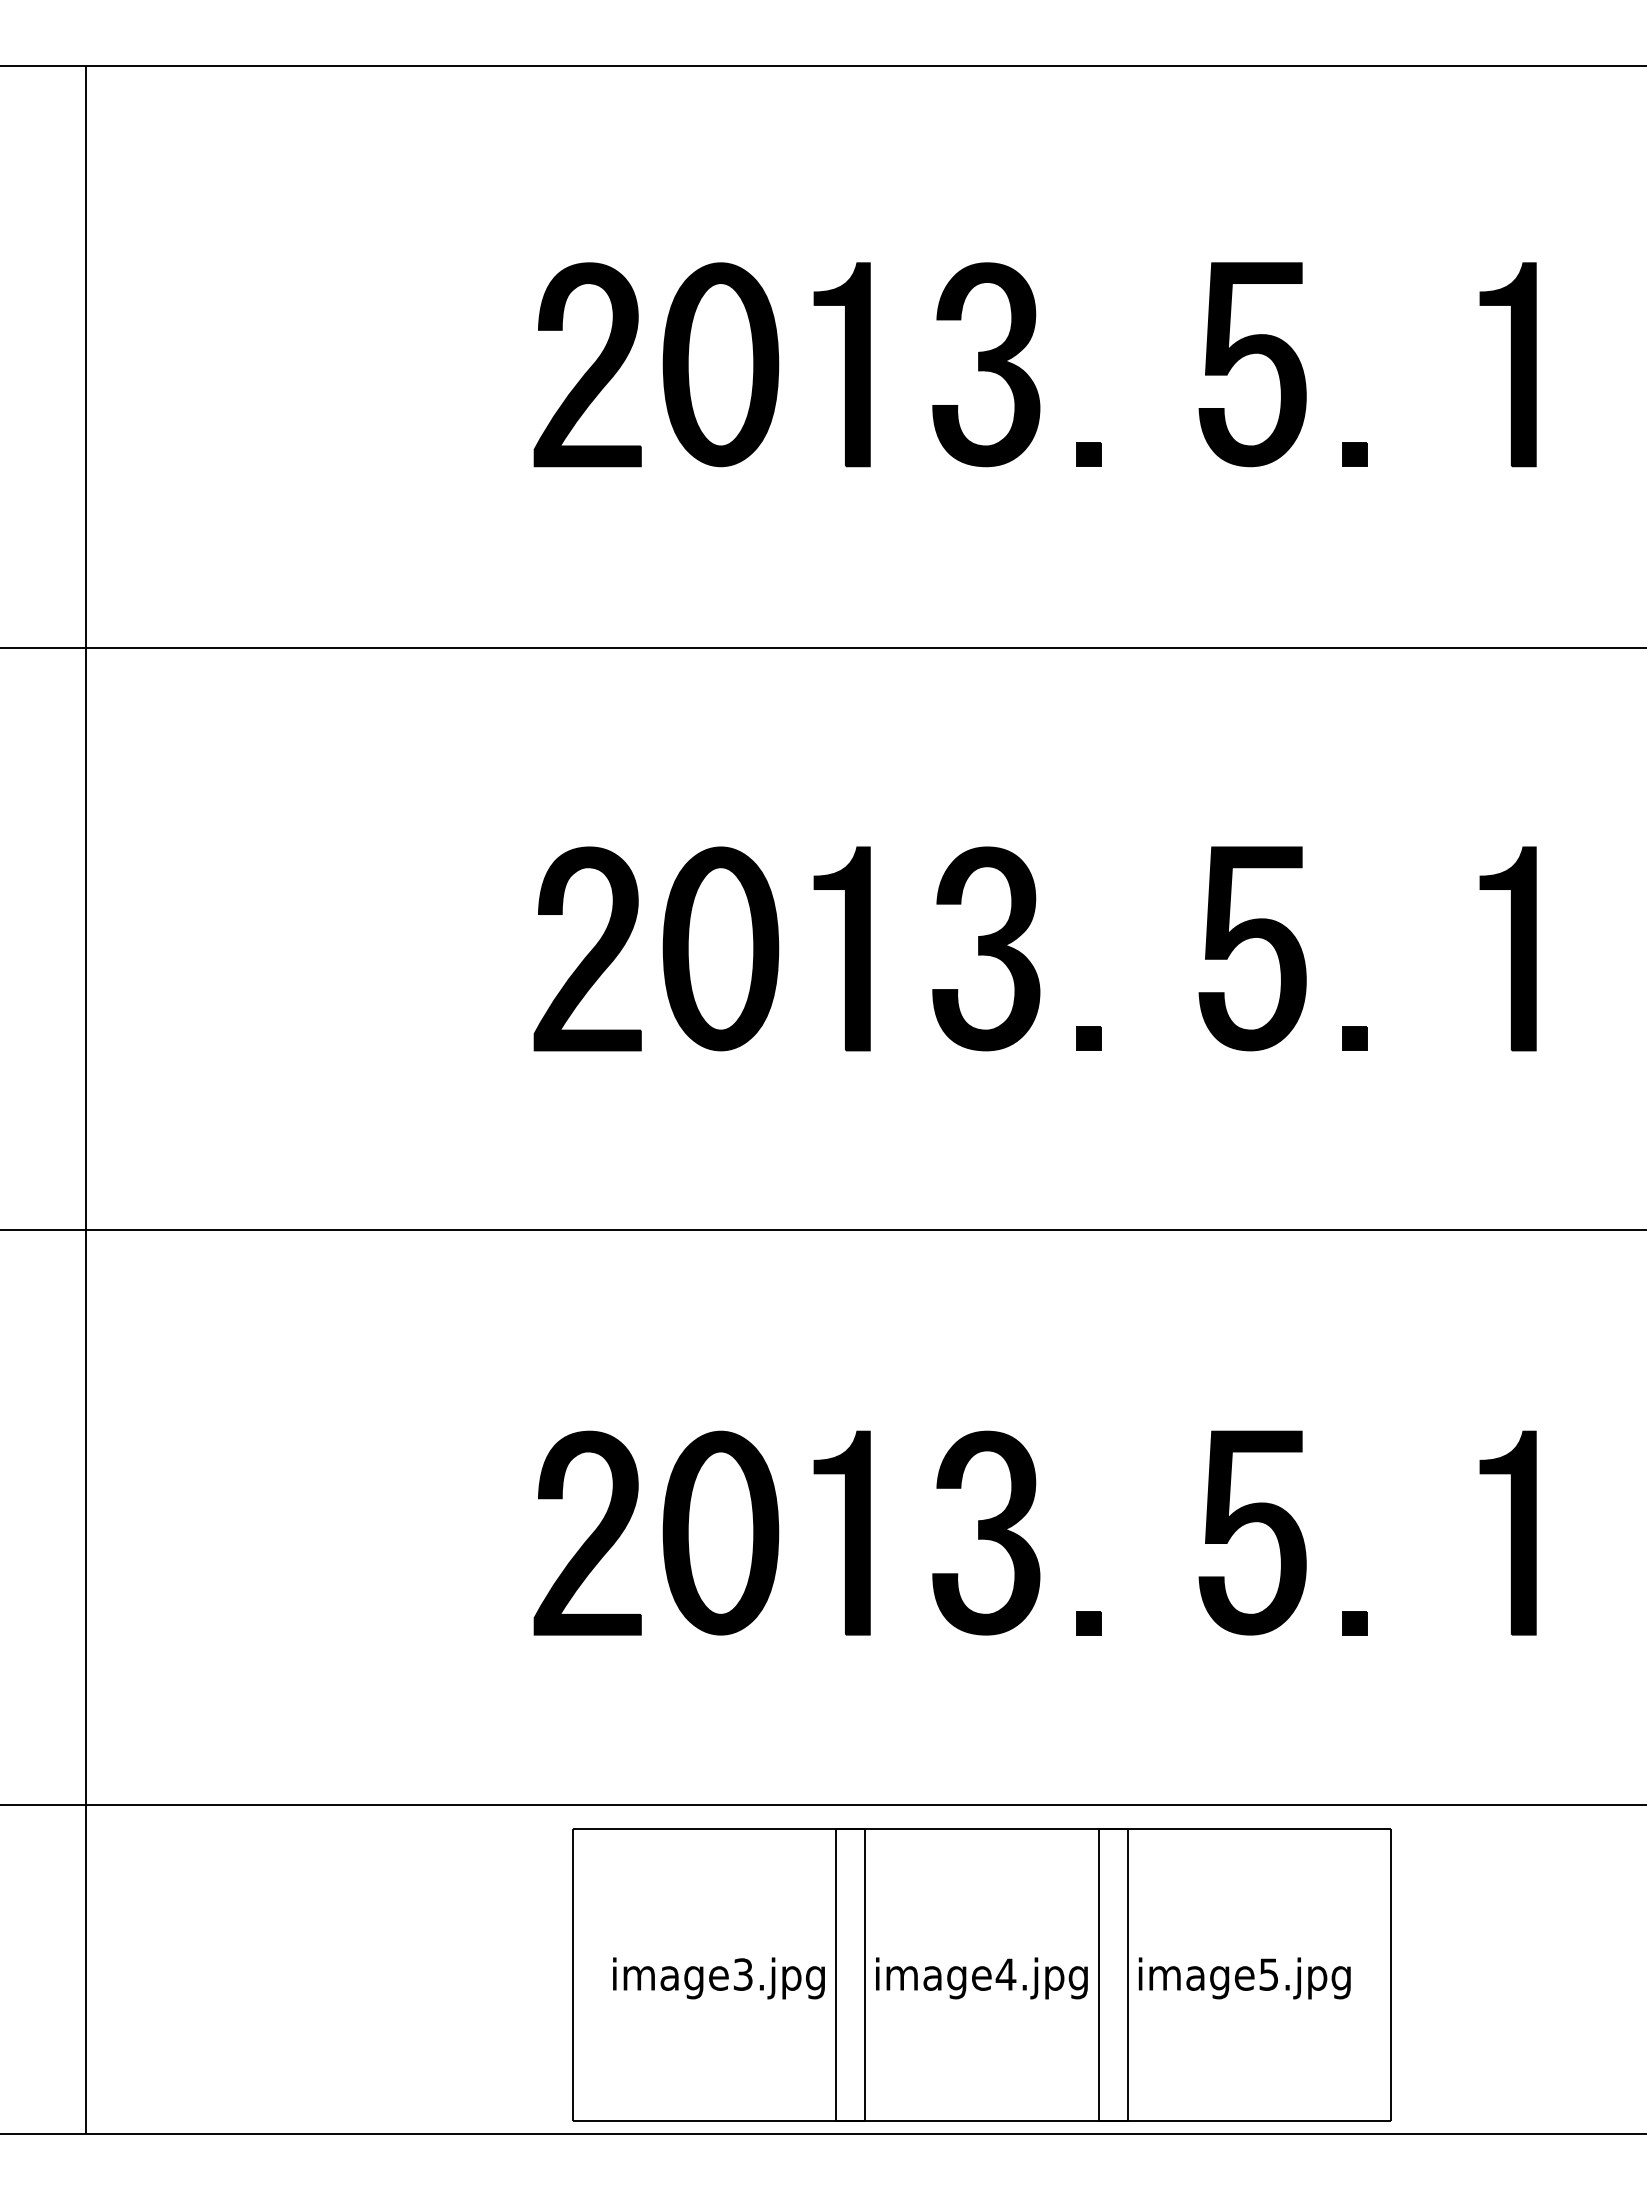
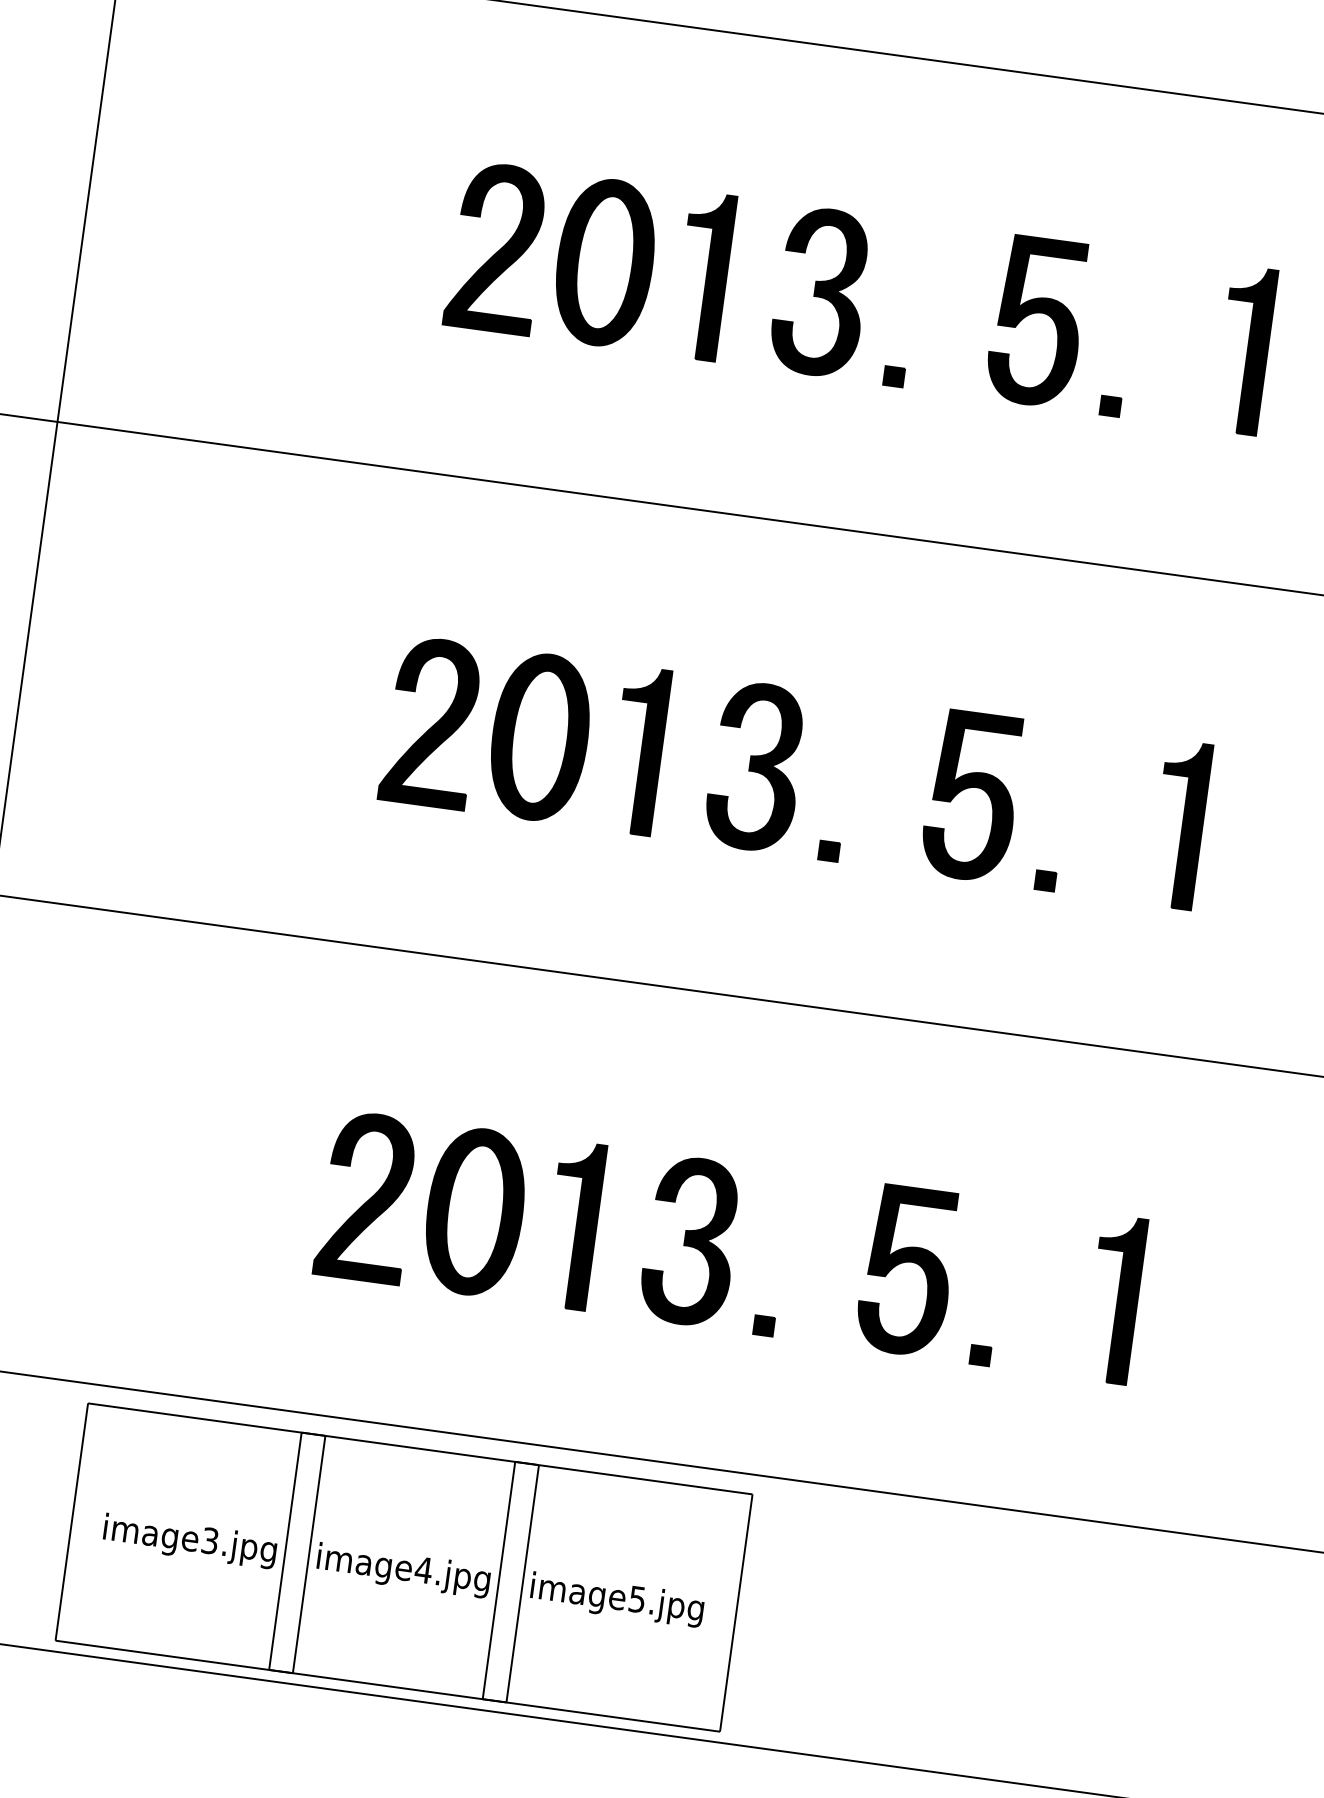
part: (981, 1974) -> (403, 1567), moved

